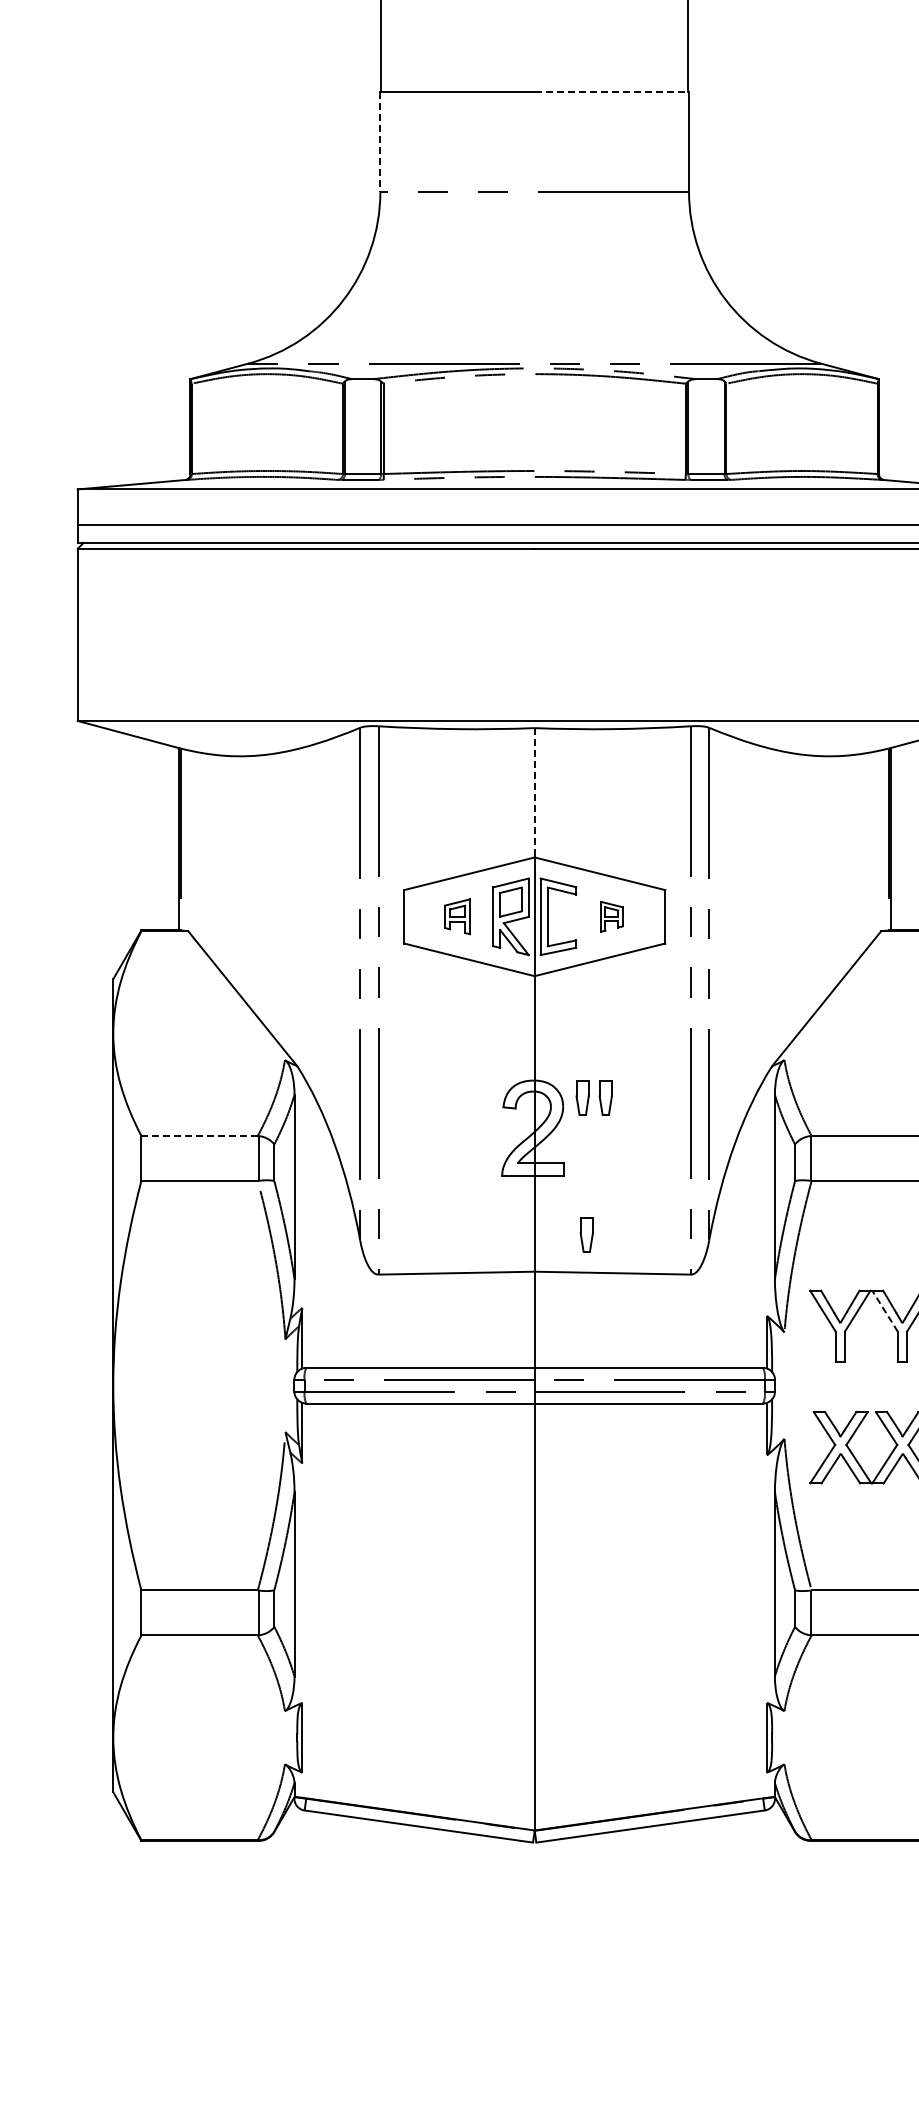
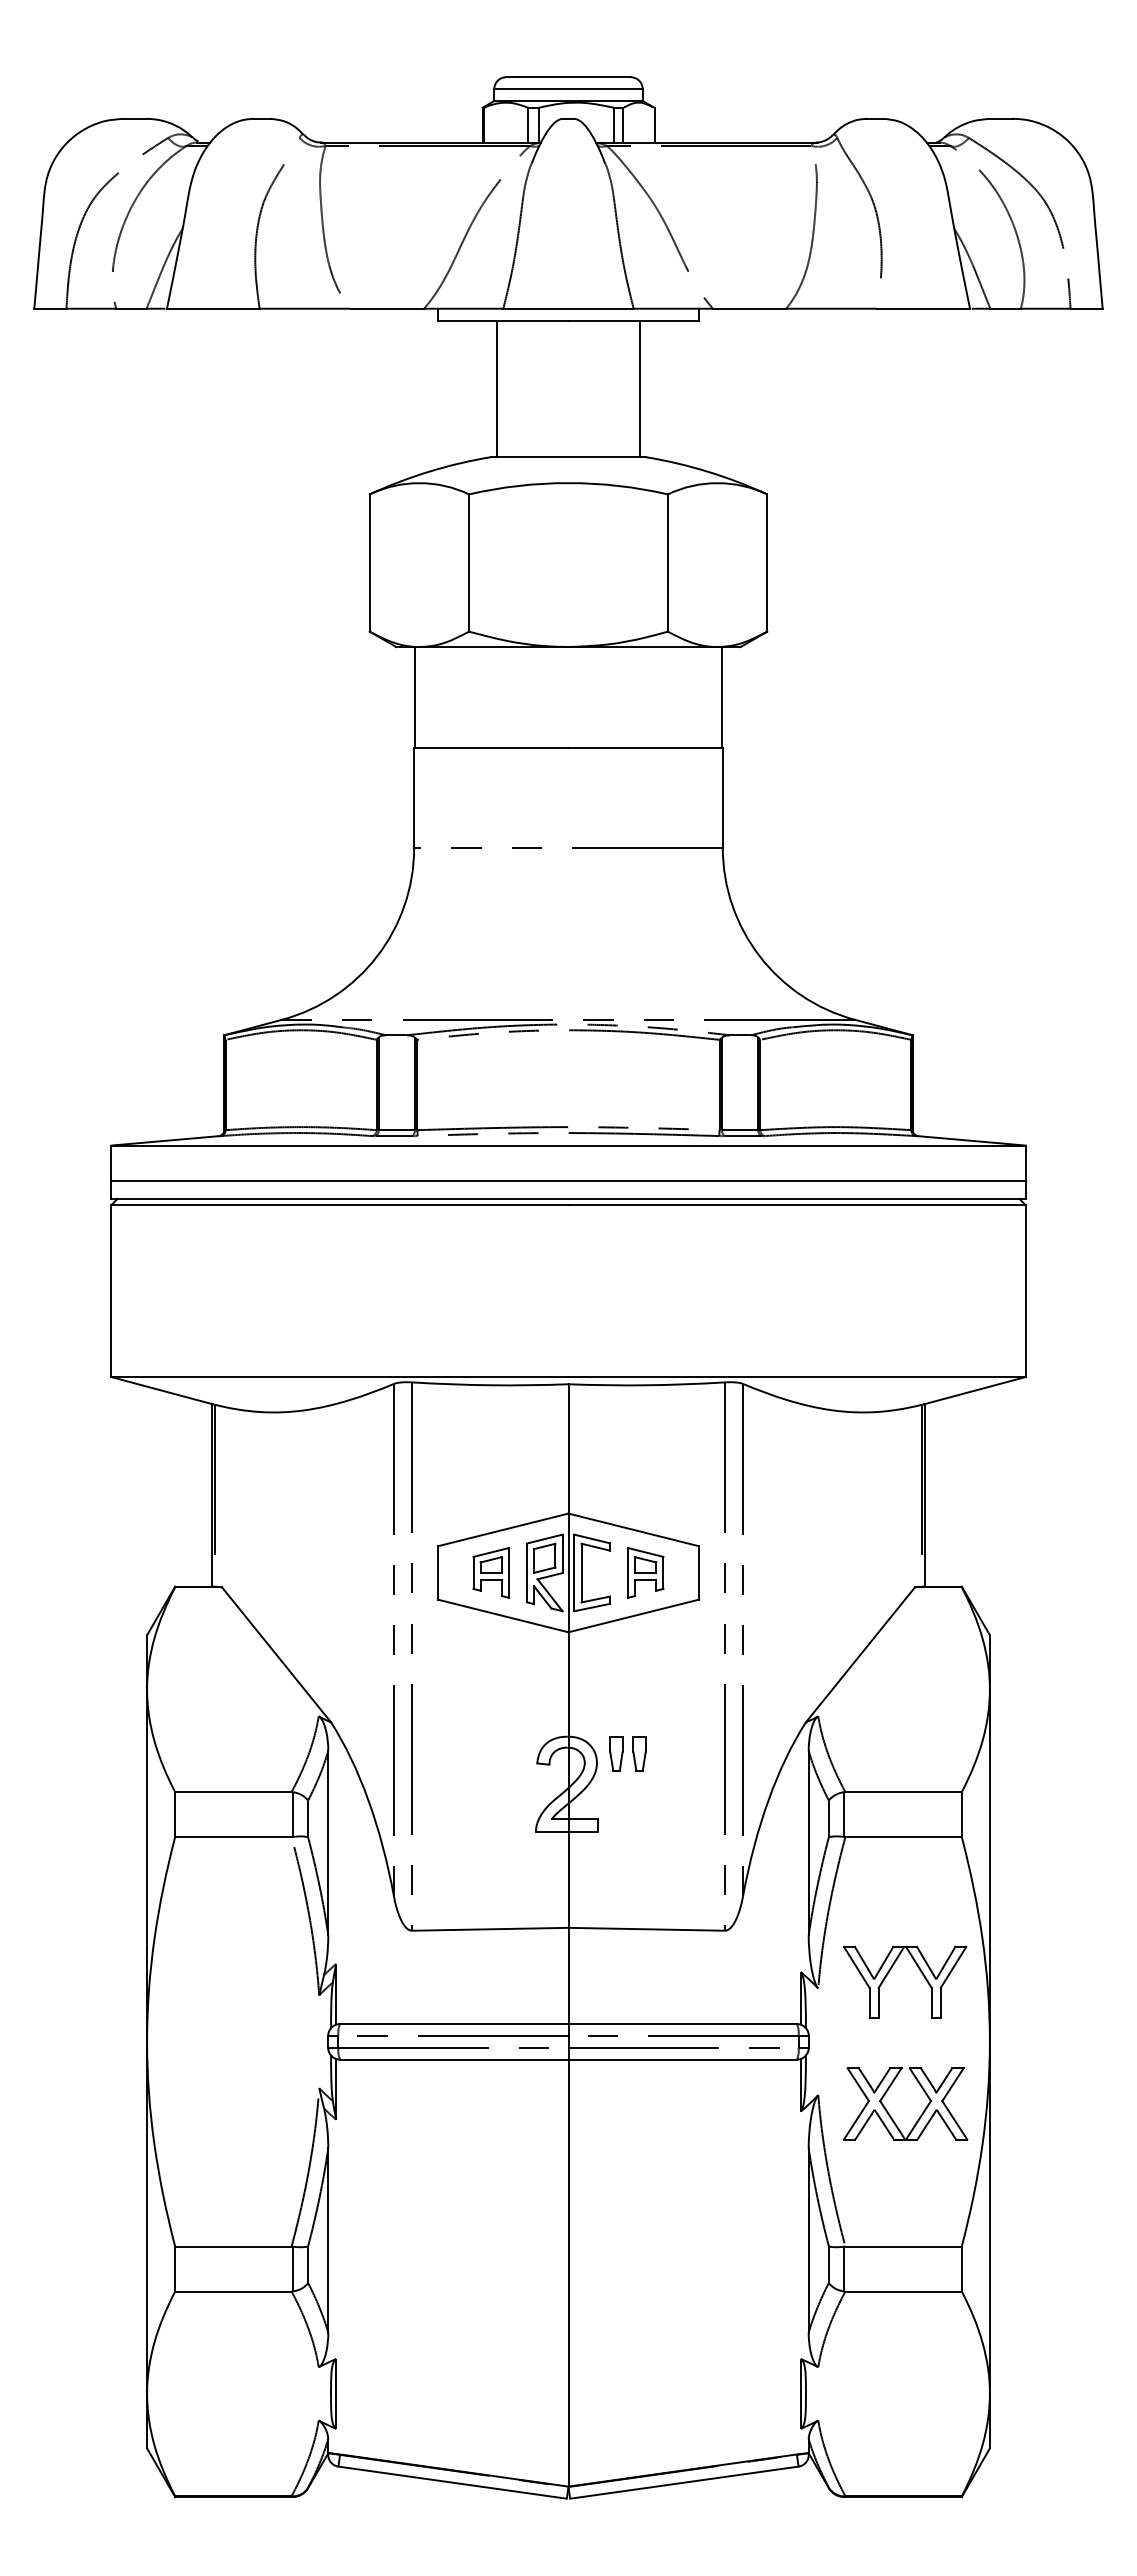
line: (612, 91) -> (646, 747), dashed -> solid
line: (380, 141) -> (414, 797), dashed -> solid
line: (534, 792) -> (568, 1448), dashed -> solid
part: (457, 916) -> (491, 1572), size x1.43
part: (611, 916) -> (645, 1572), size x1.67
line: (198, 1136) -> (232, 1792), dashed -> solid
part: (586, 1234) -> (620, 1890), removed
line: (884, 1310) -> (918, 1966), dashed -> solid

